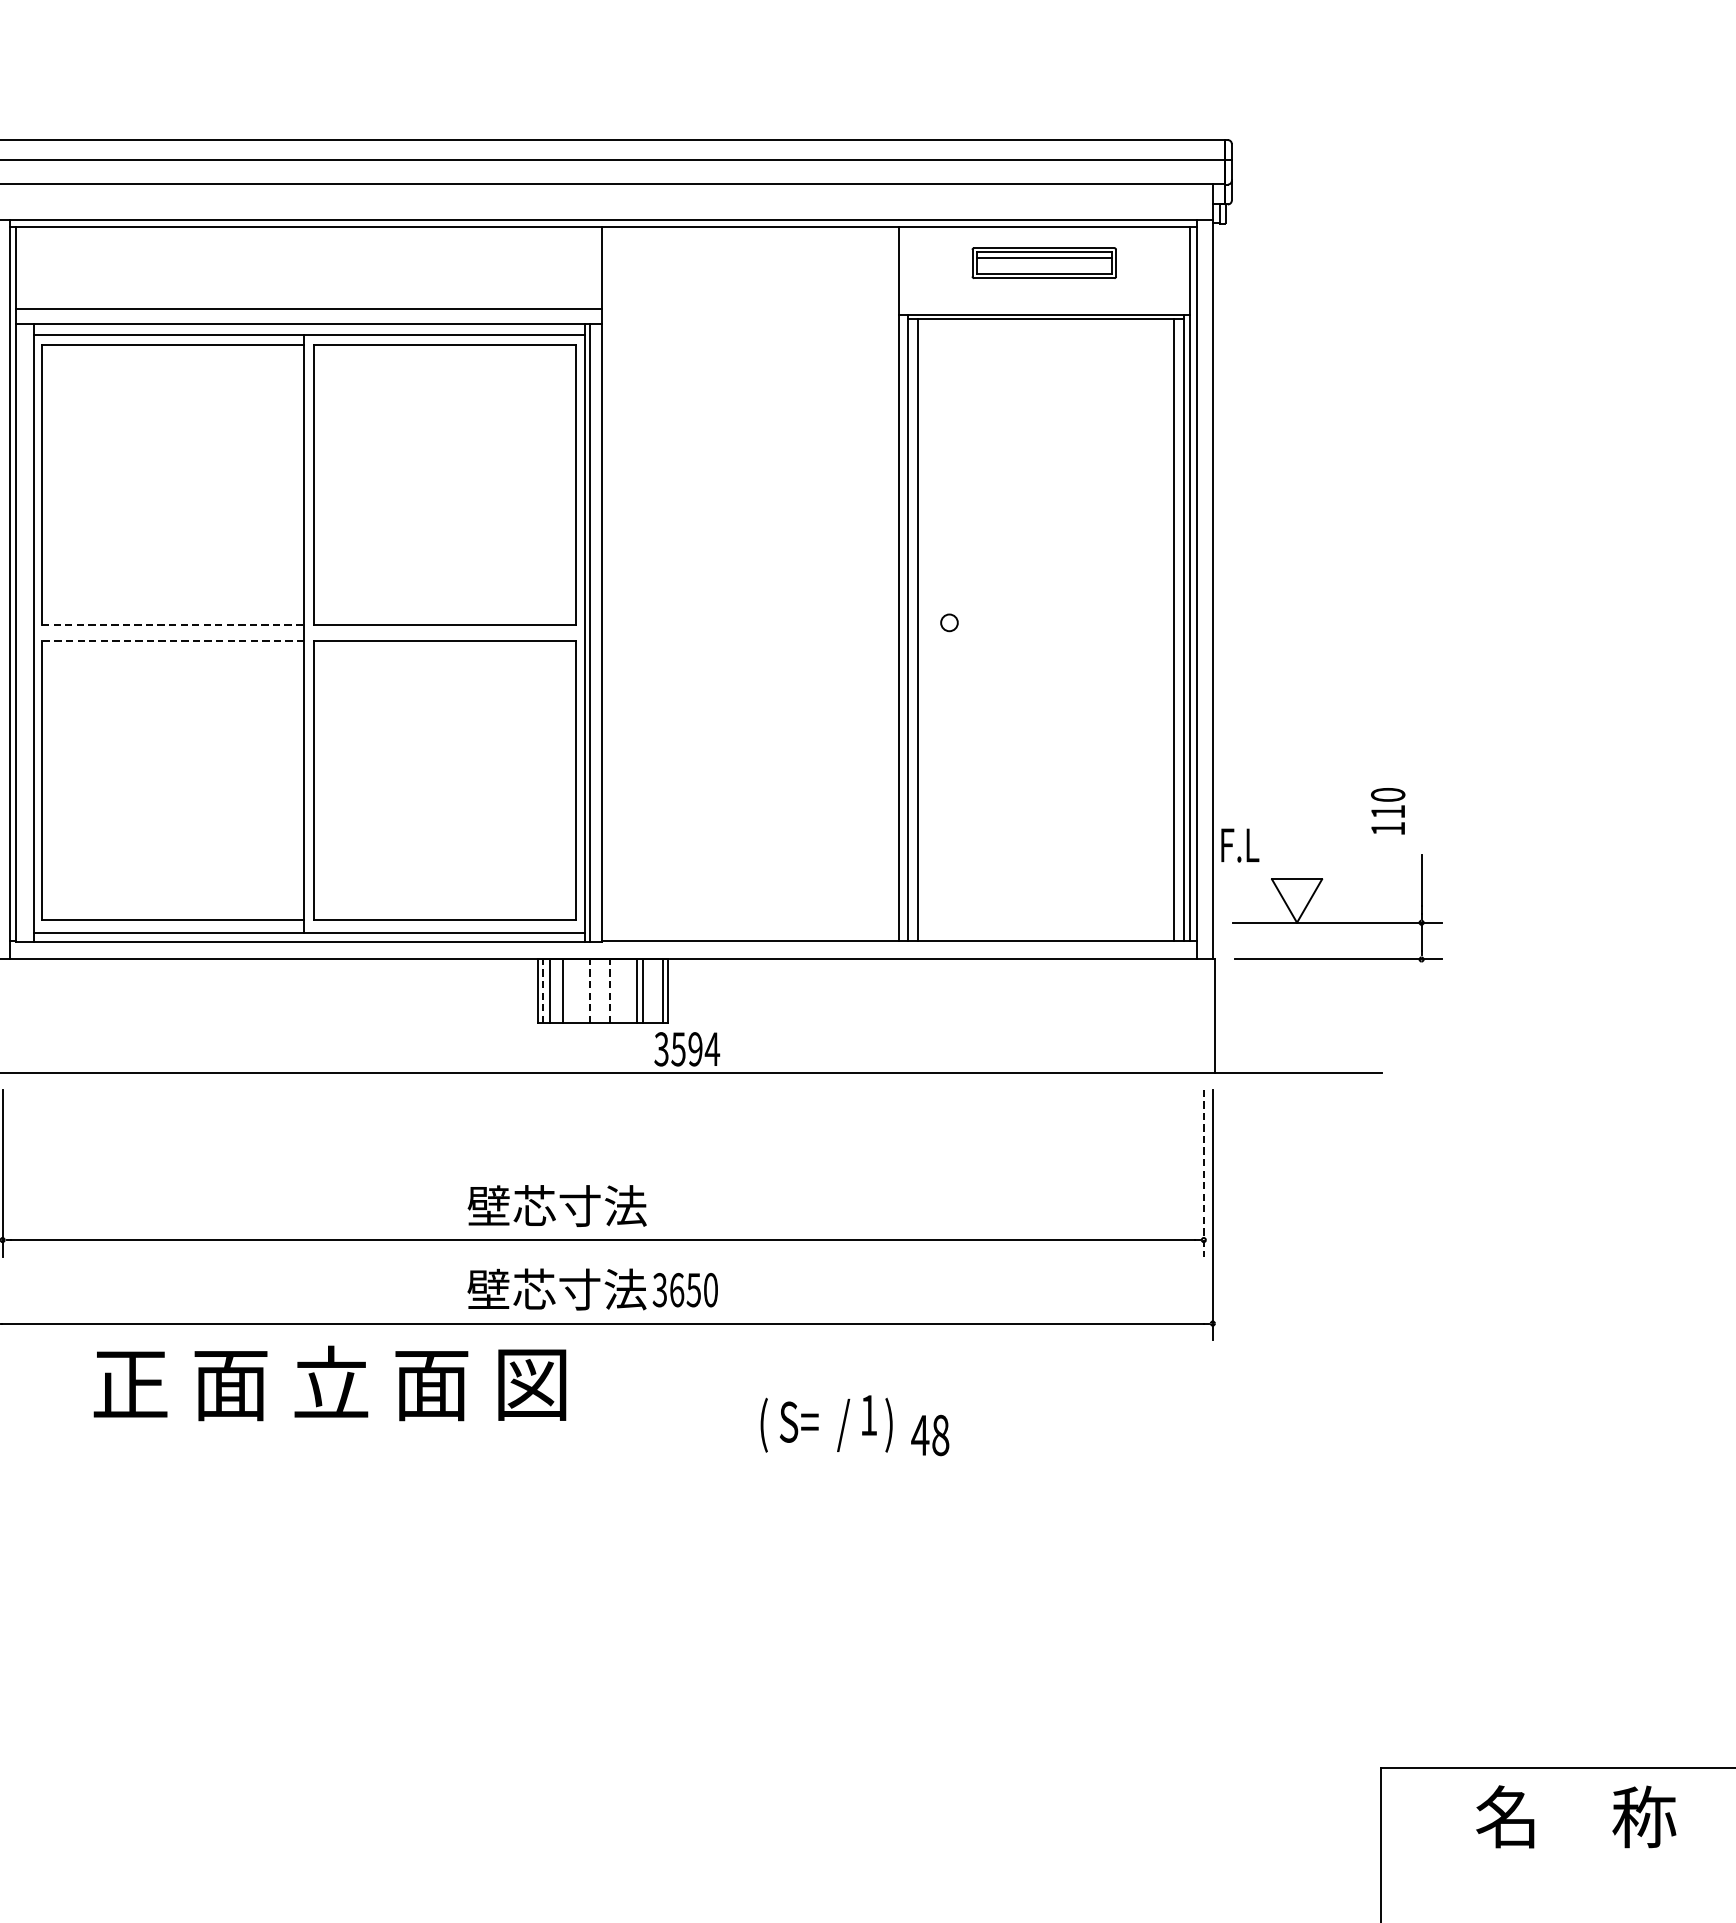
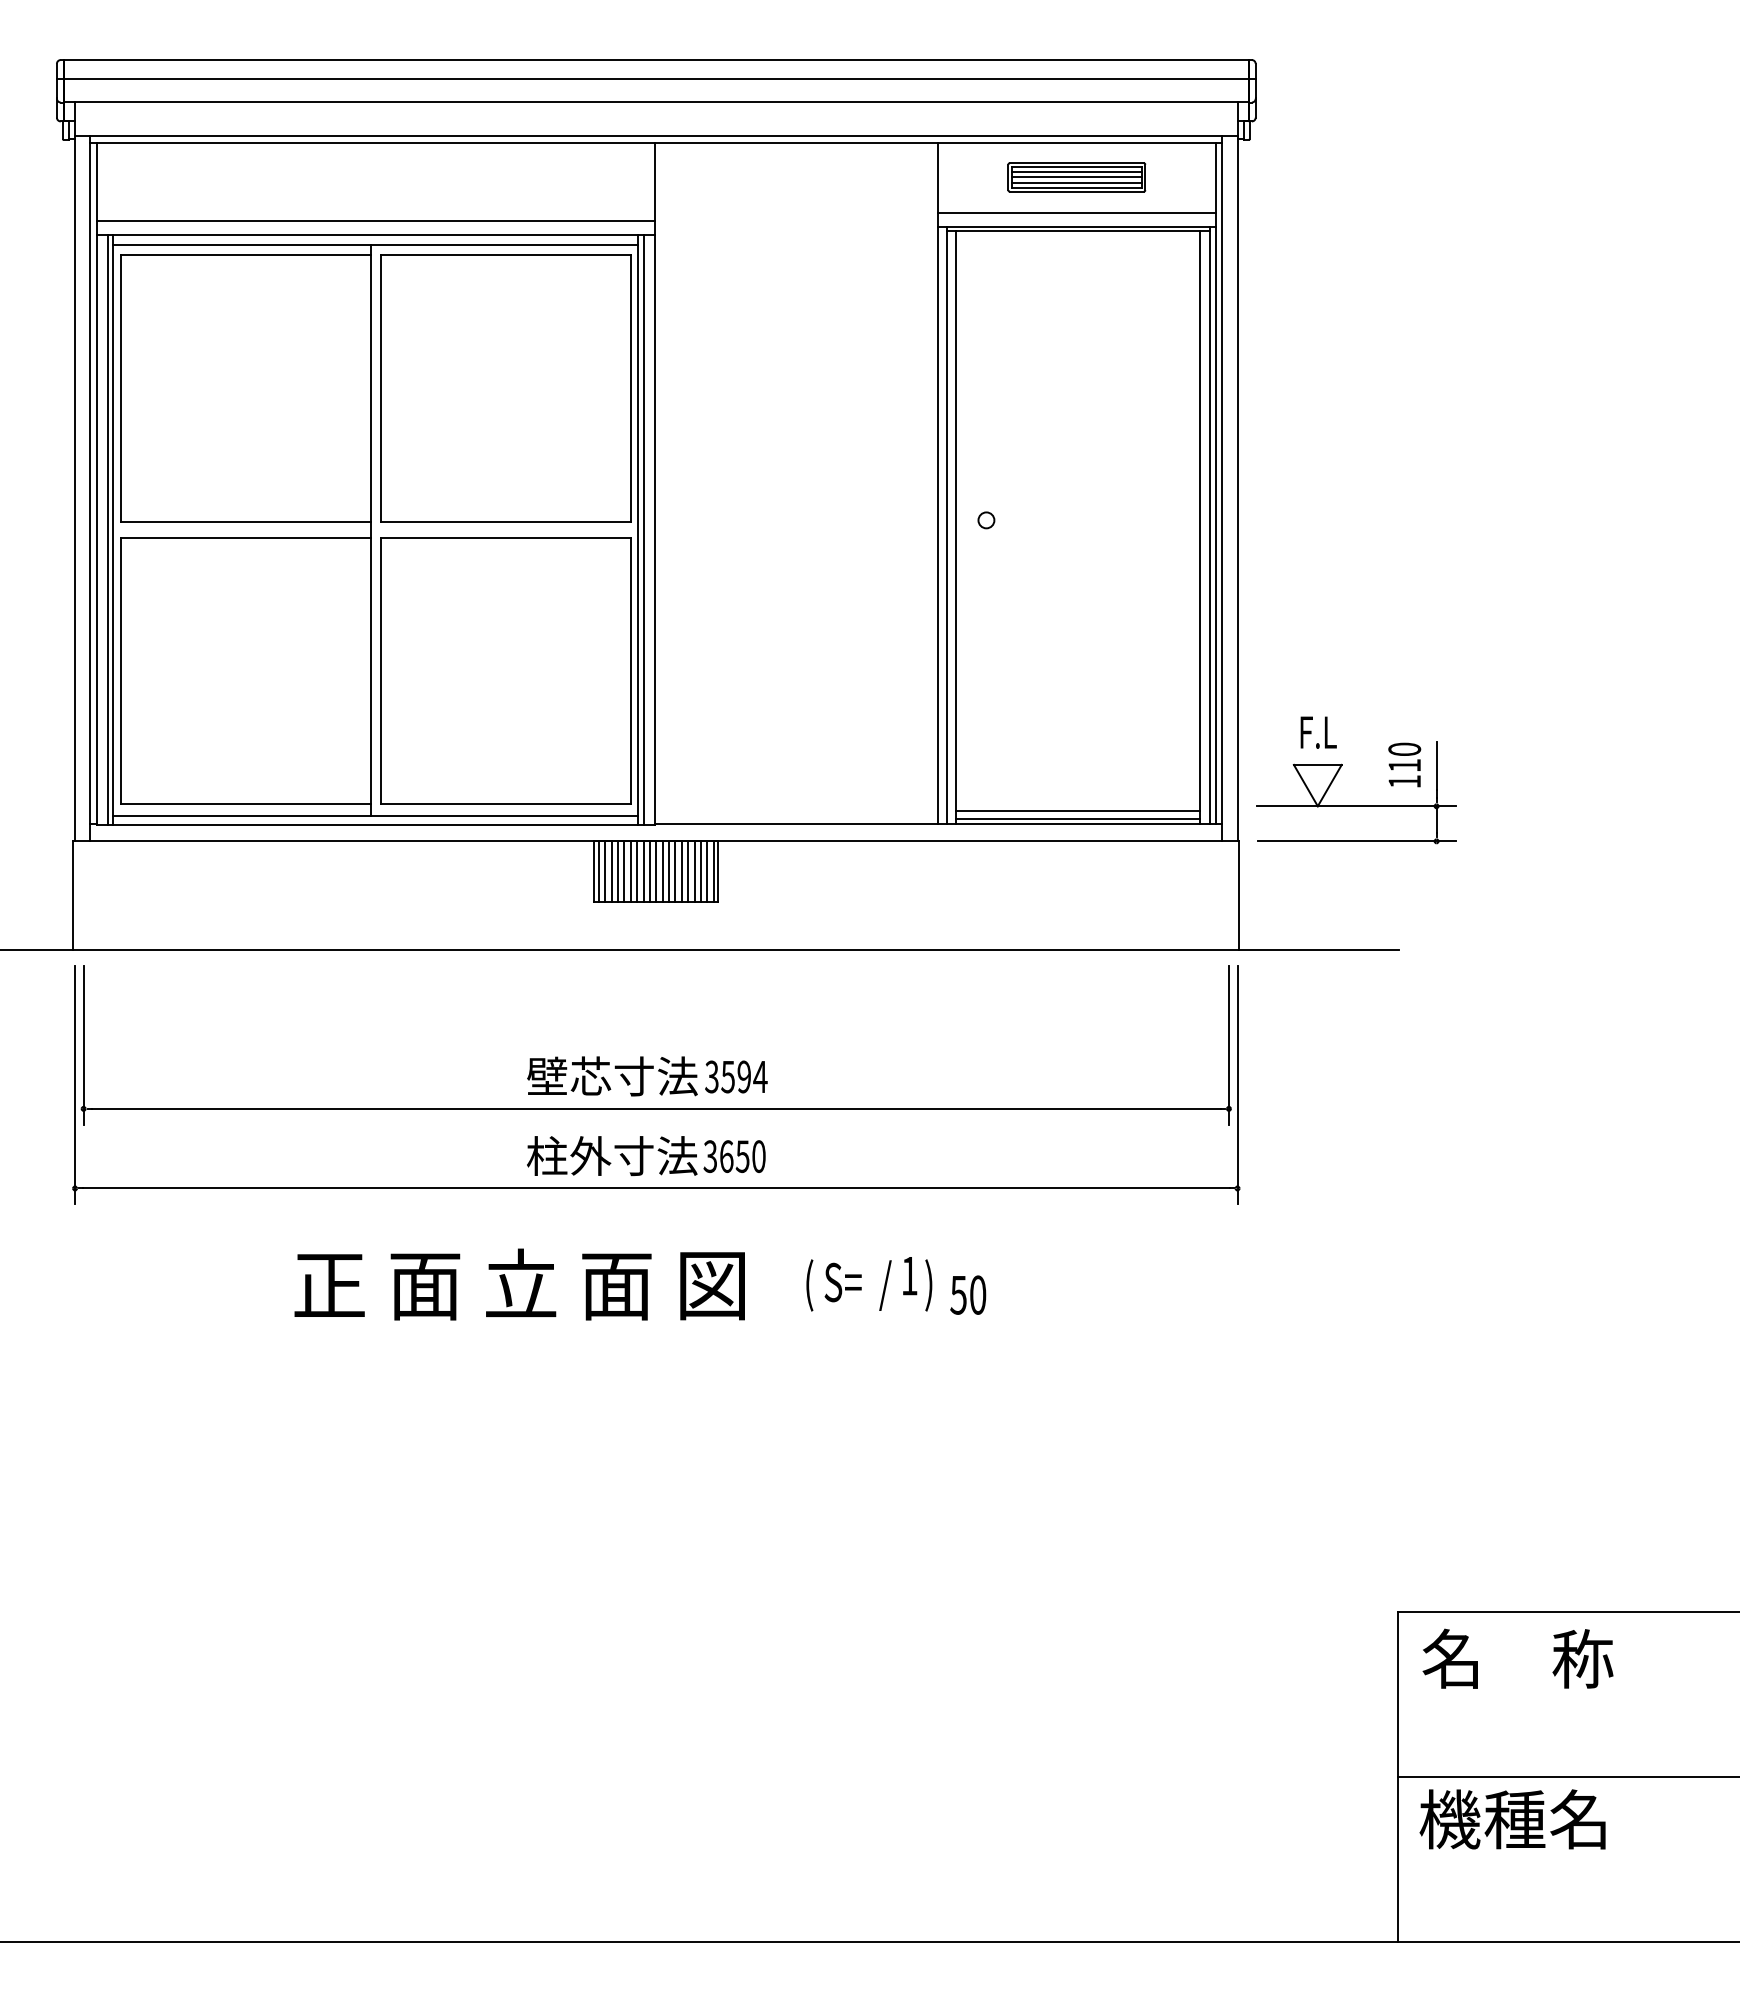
line: (1043, 263) -> (1076, 177), added
line: (1043, 268) -> (1076, 182), added
line: (1043, 301) -> (1076, 213), added
line: (173, 624) -> (246, 521), dashed -> solid
line: (28, 632) -> (108, 529), added
line: (173, 640) -> (246, 537), dashed -> solid
text: (1387, 810) -> (1404, 764), moved
text: (1240, 845) -> (1318, 732), moved
line: (1046, 928) -> (1078, 811), added
line: (1046, 936) -> (1078, 819), added
line: (542, 991) -> (598, 871), dashed -> solid
line: (556, 991) -> (611, 871), added
line: (569, 991) -> (624, 871), added
line: (576, 991) -> (630, 871), added
line: (583, 991) -> (637, 871), added
line: (589, 991) -> (643, 871), dashed -> solid
line: (596, 991) -> (649, 871), added
line: (603, 991) -> (656, 871), added
line: (609, 991) -> (662, 871), dashed -> solid
line: (617, 991) -> (669, 871), added
line: (623, 991) -> (675, 871), added
line: (629, 991) -> (681, 871), added
line: (649, 991) -> (700, 871), added
line: (656, 991) -> (707, 871), added
text: (687, 1048) -> (736, 1076), moved
line: (1203, 1173) -> (1228, 1045), dashed -> solid
text: (511, 1288) -> (568, 1155), 壁芯寸法 -> 柱外寸法
text: (329, 1383) -> (519, 1284), moved
text: (929, 1434) -> (967, 1294), 48 -> 50
text: (1575, 1816) -> (1517, 1658), moved

